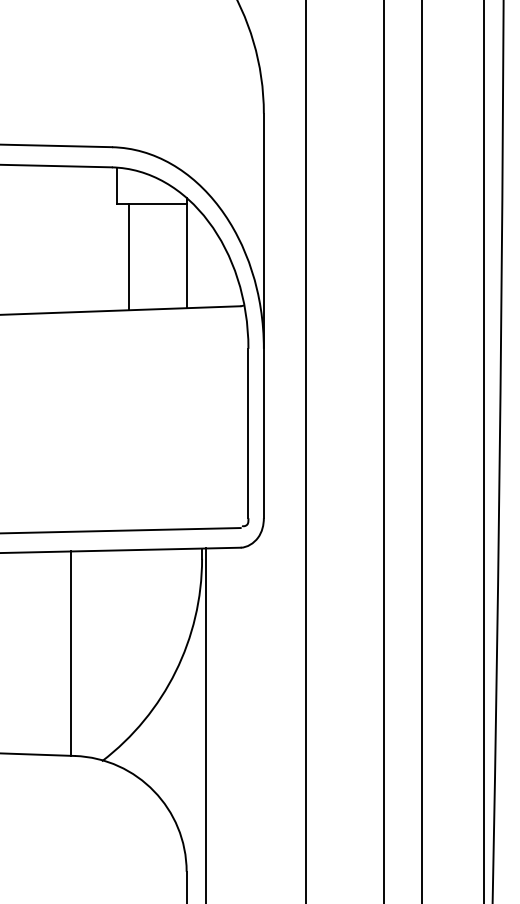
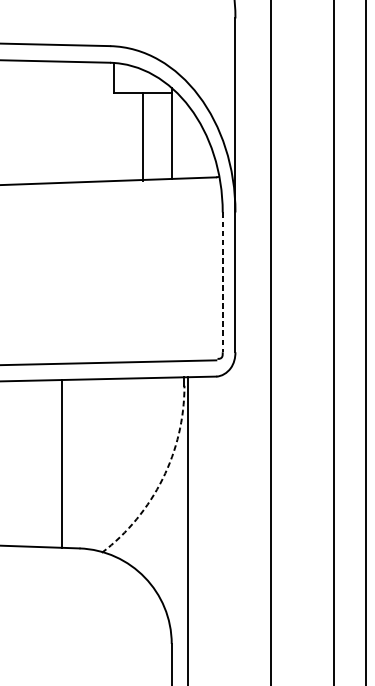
line: (128, 256) -> (142, 136), moved
line: (248, 433) -> (222, 282), solid -> dashed
line: (70, 653) -> (61, 463), moved
arc: (175, 671) -> (162, 478), solid -> dashed

